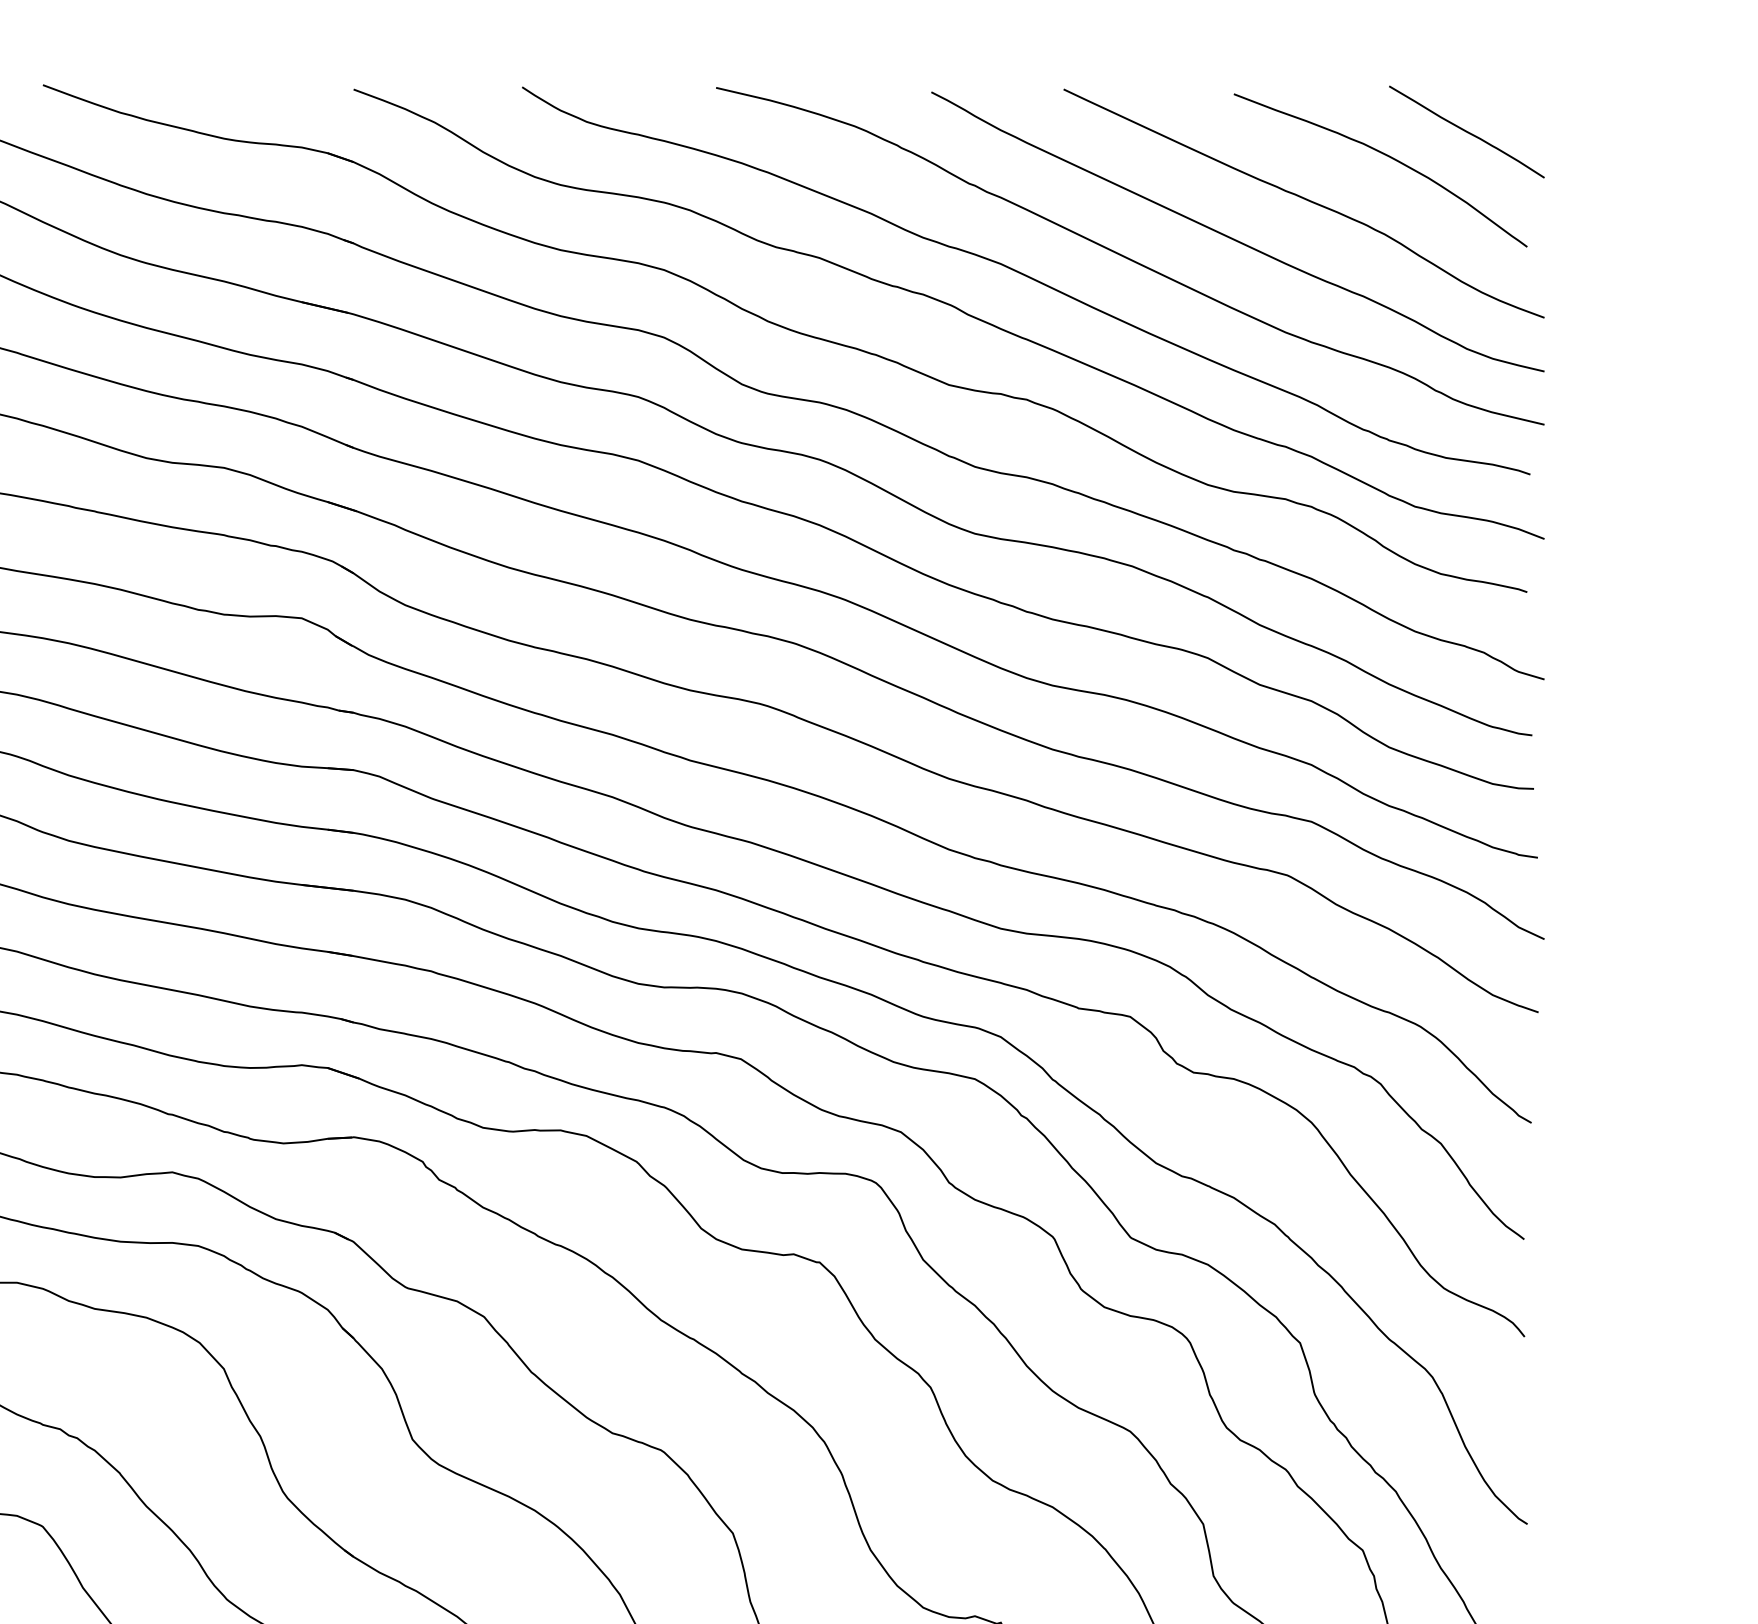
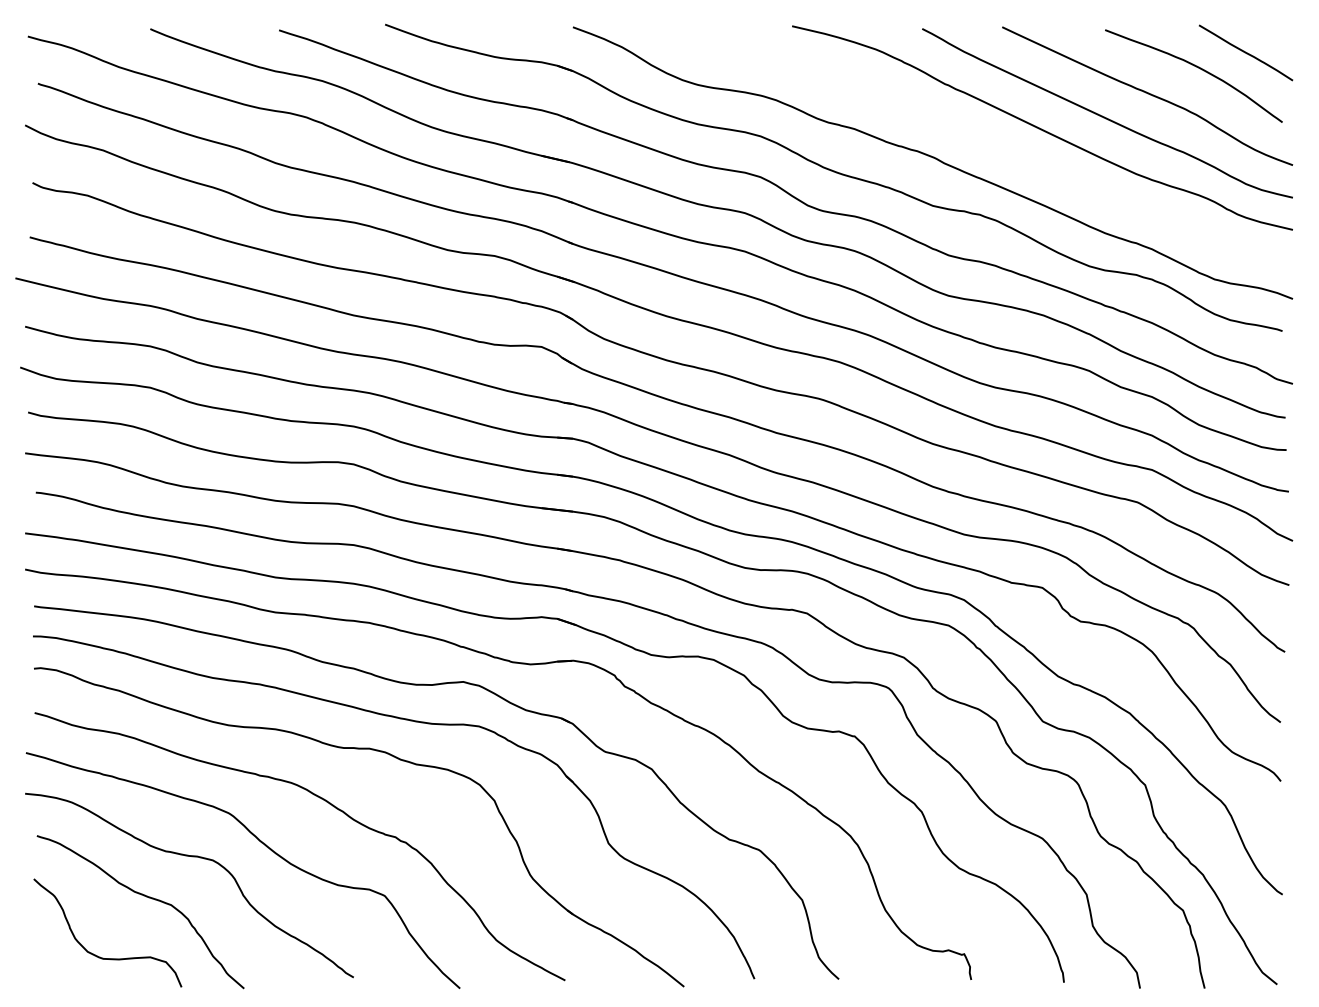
curve: (1027, 278) -> (980, 141), removed

